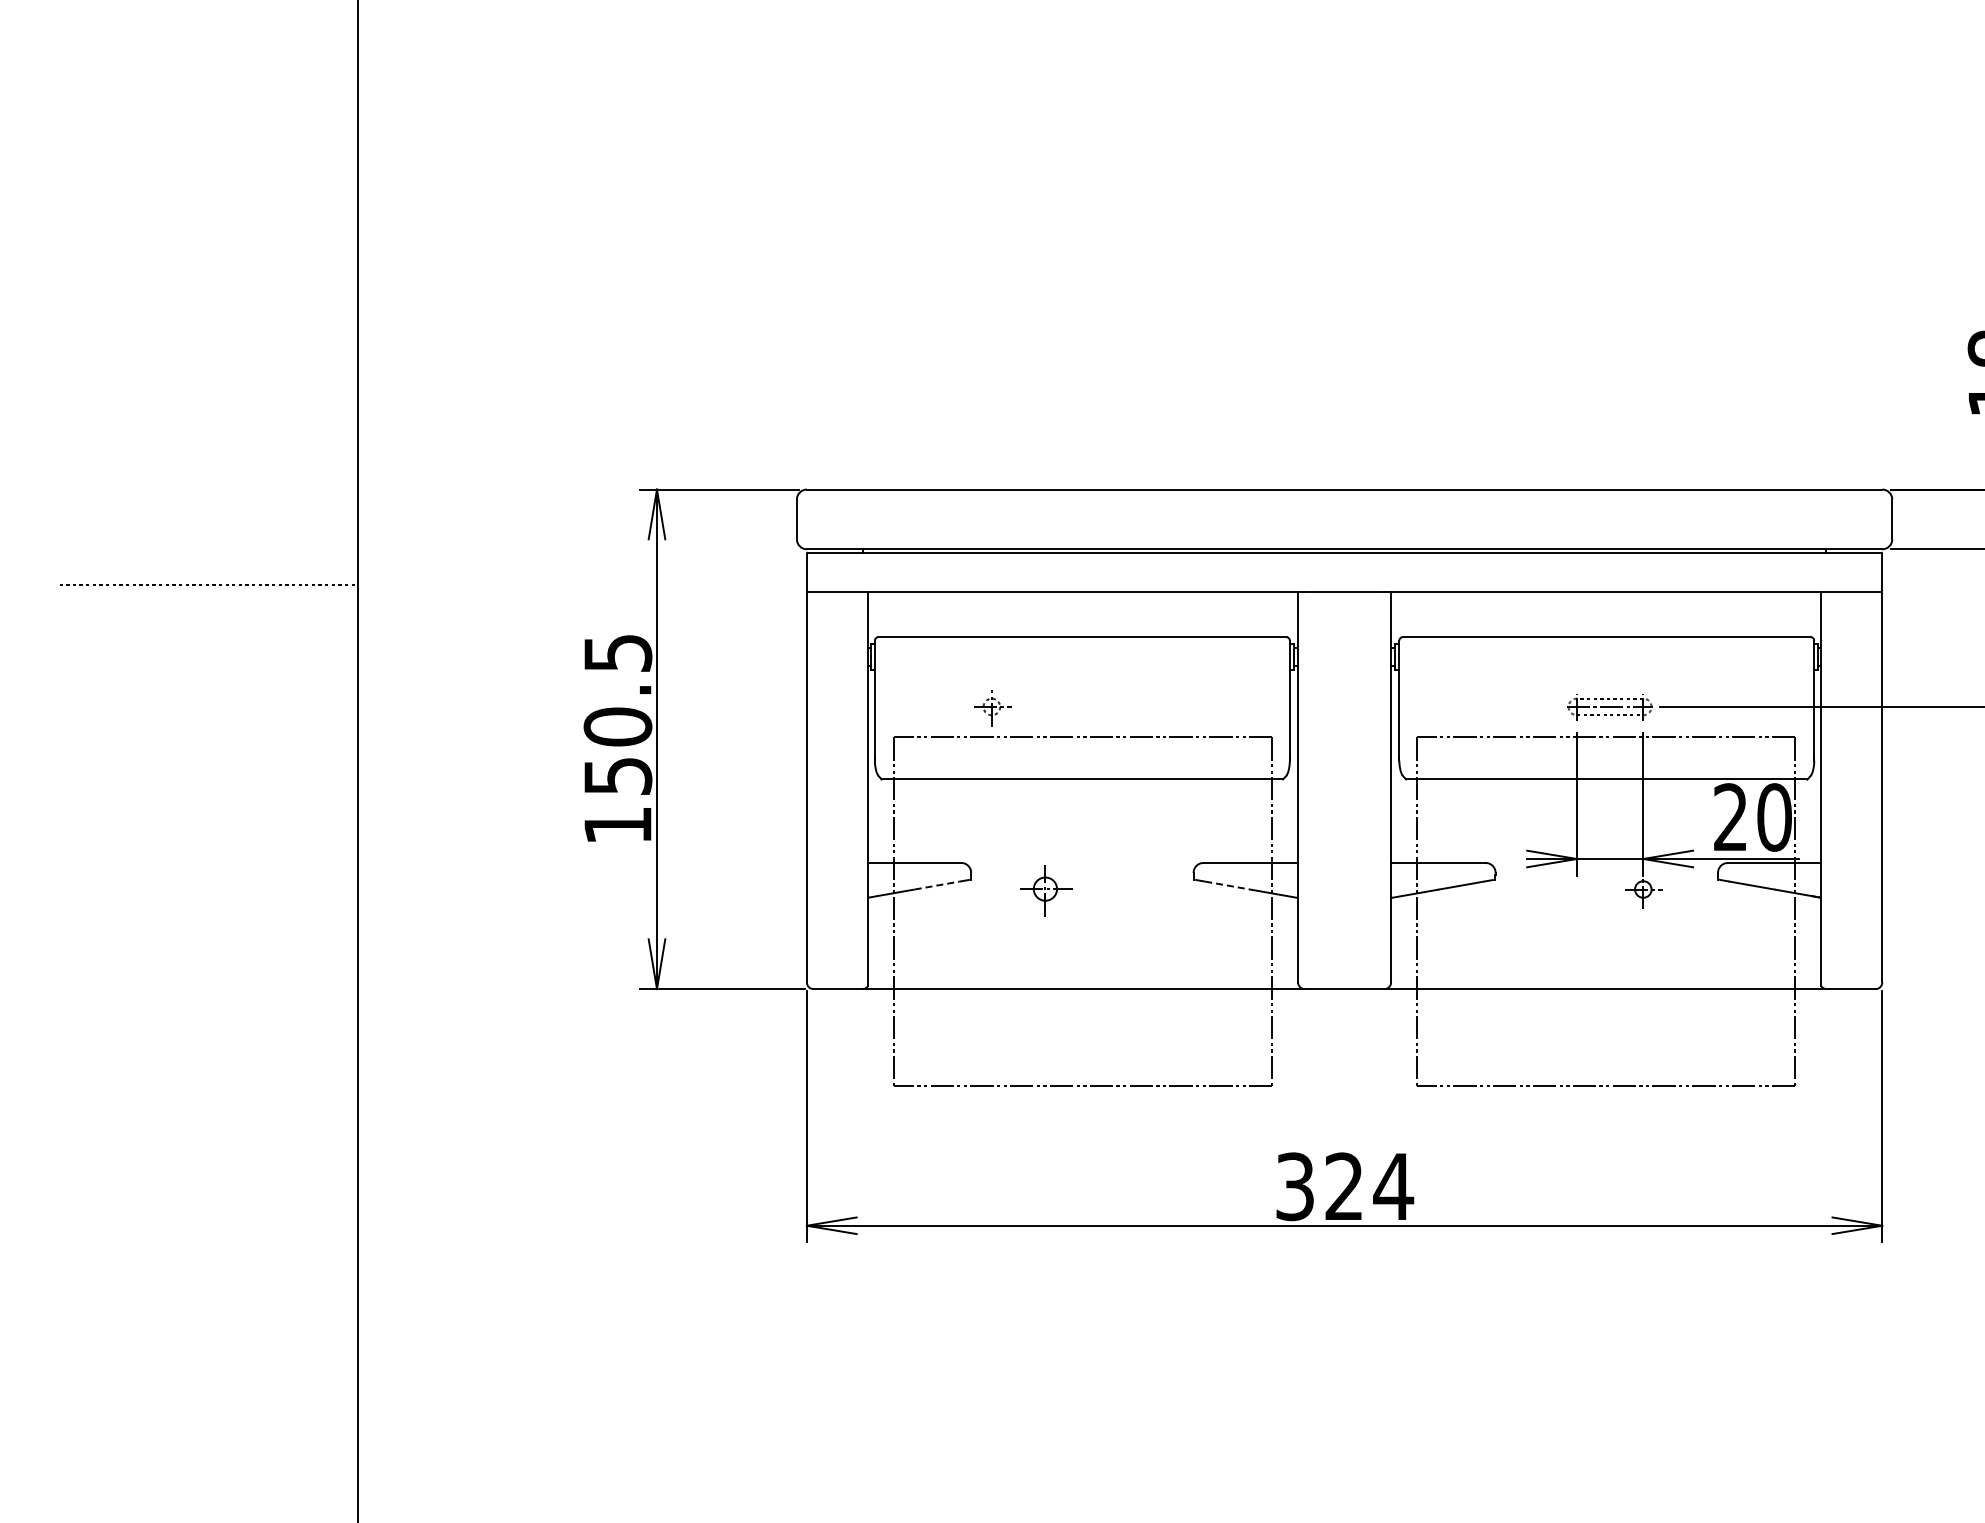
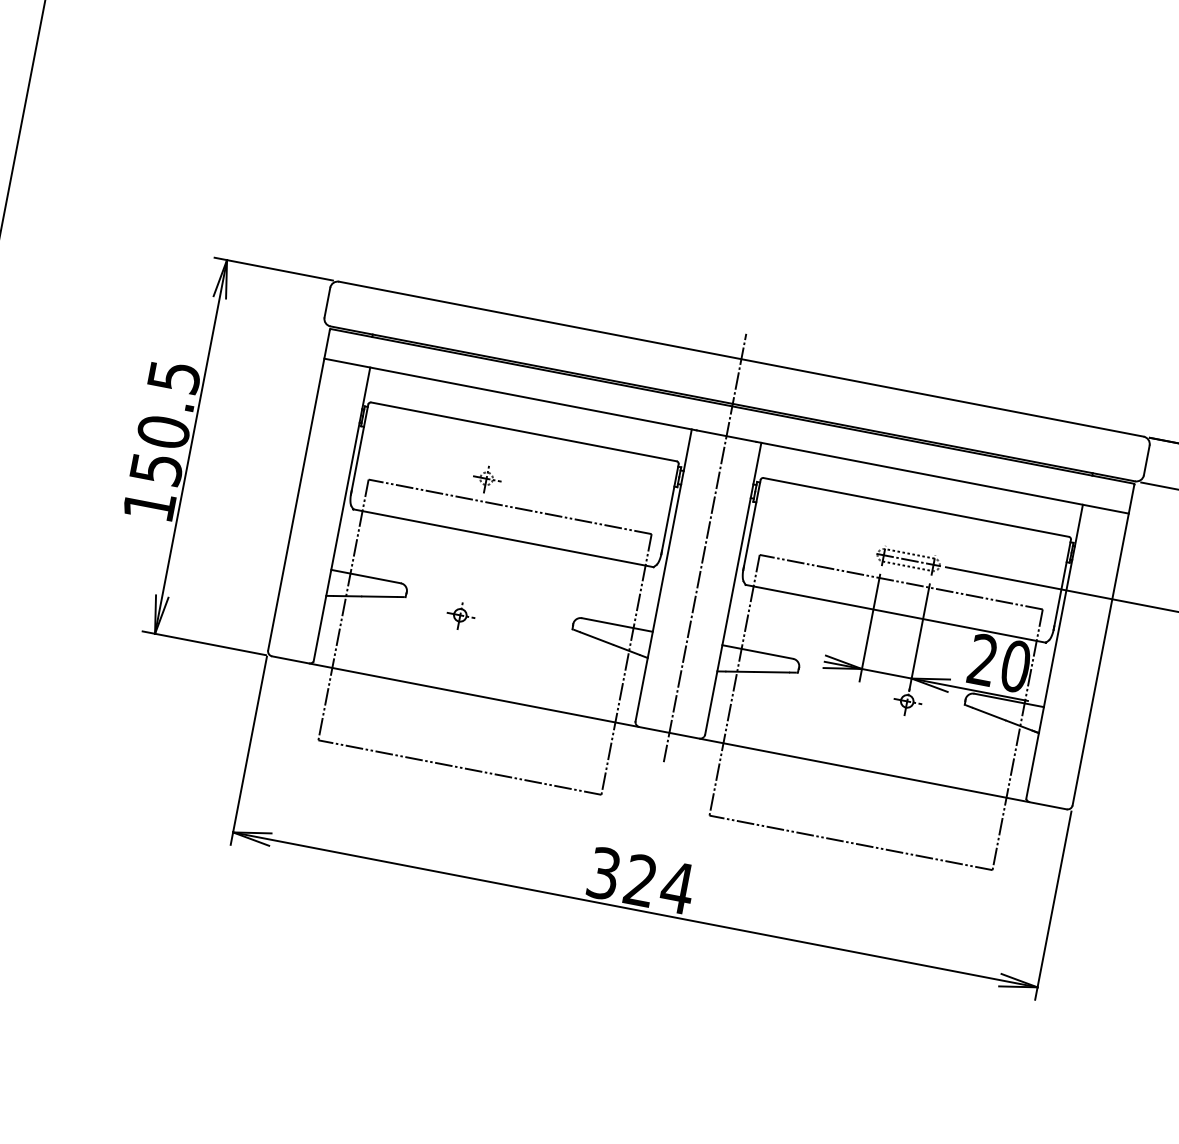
part: (992, 708) -> (486, 480), moved
line: (1344, 741) -> (705, 547), added
line: (937, 885) -> (379, 596), dashed -> solid
line: (1227, 885) -> (596, 638), dashed -> solid
part: (1046, 890) -> (460, 616), size x0.71

